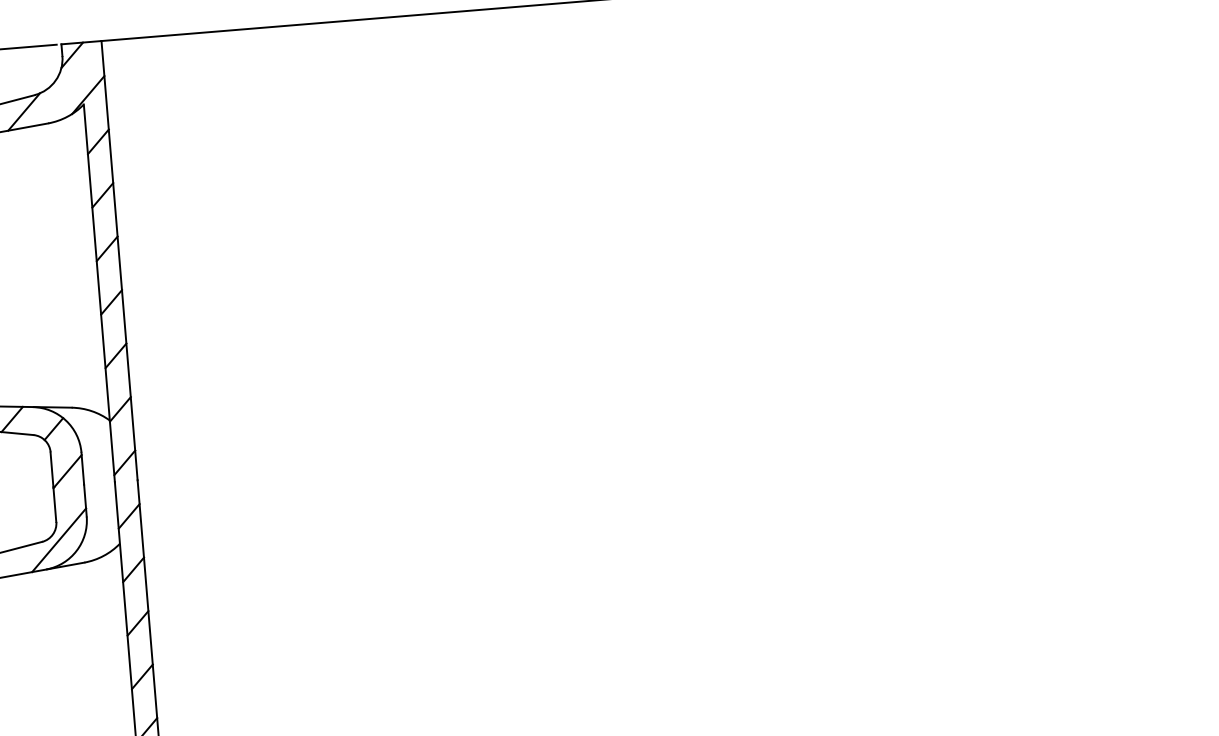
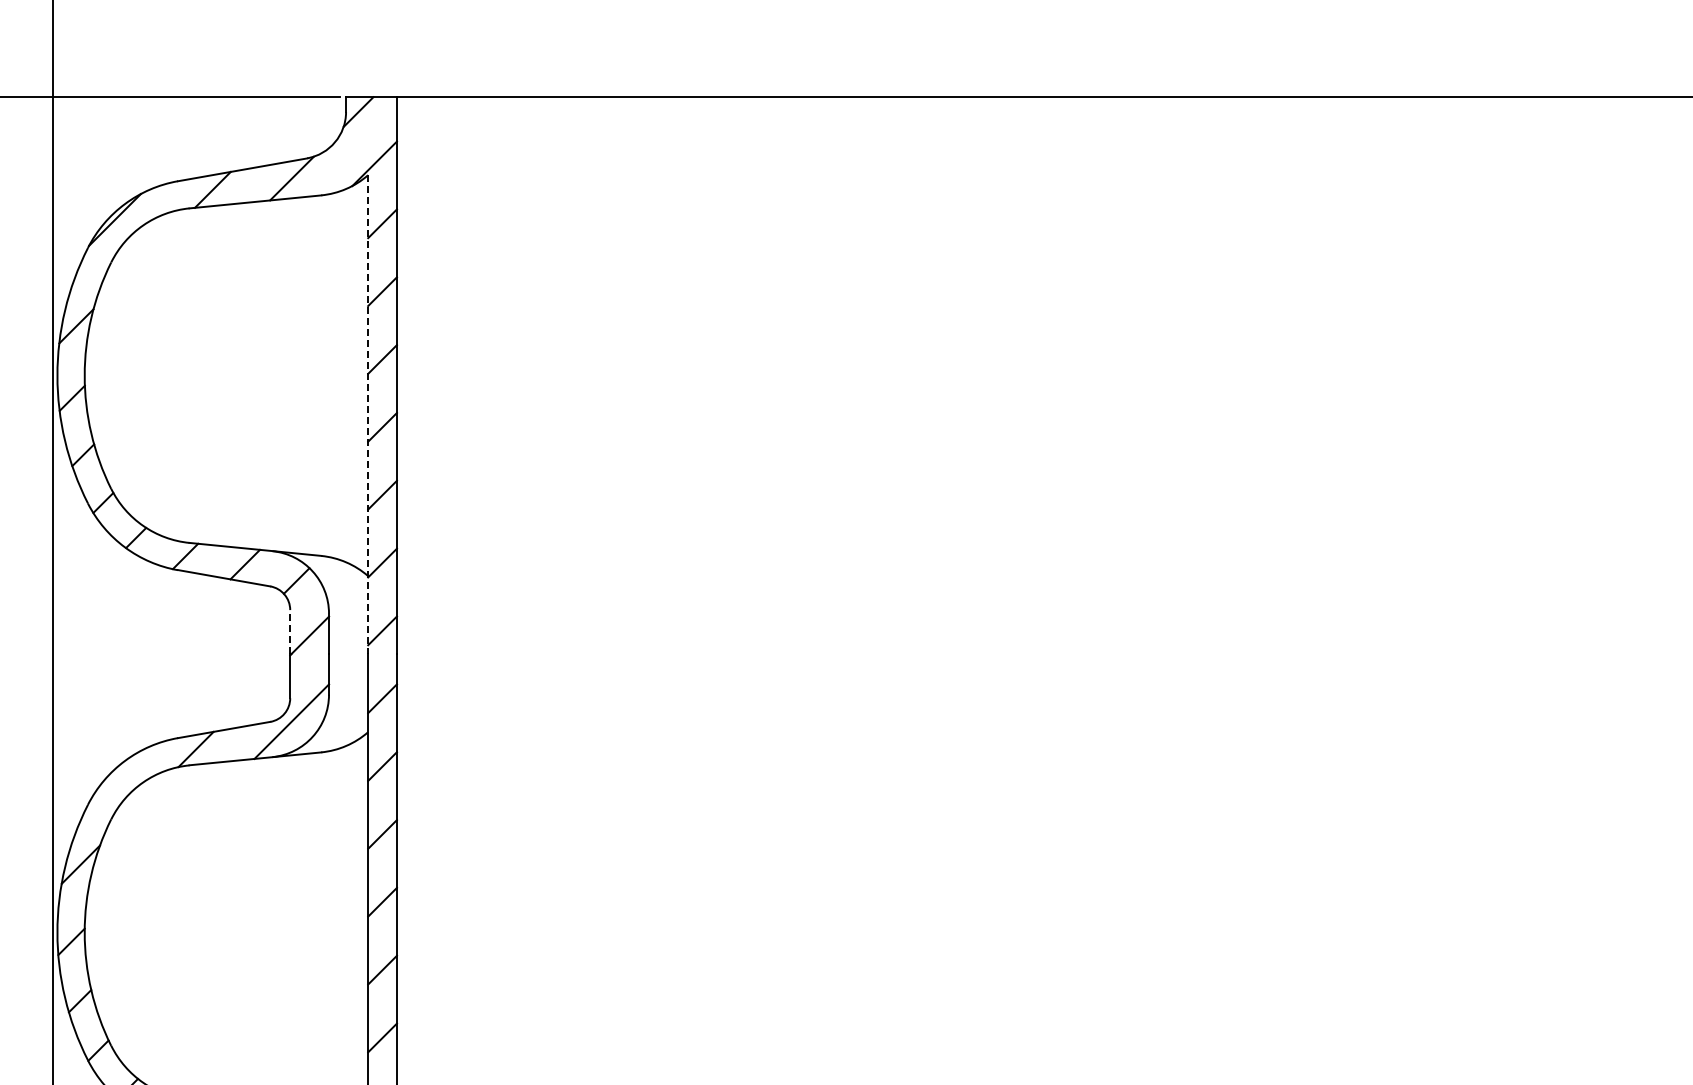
line: (99, 293) -> (368, 415), solid -> dashed
line: (52, 469) -> (290, 631), solid -> dashed

